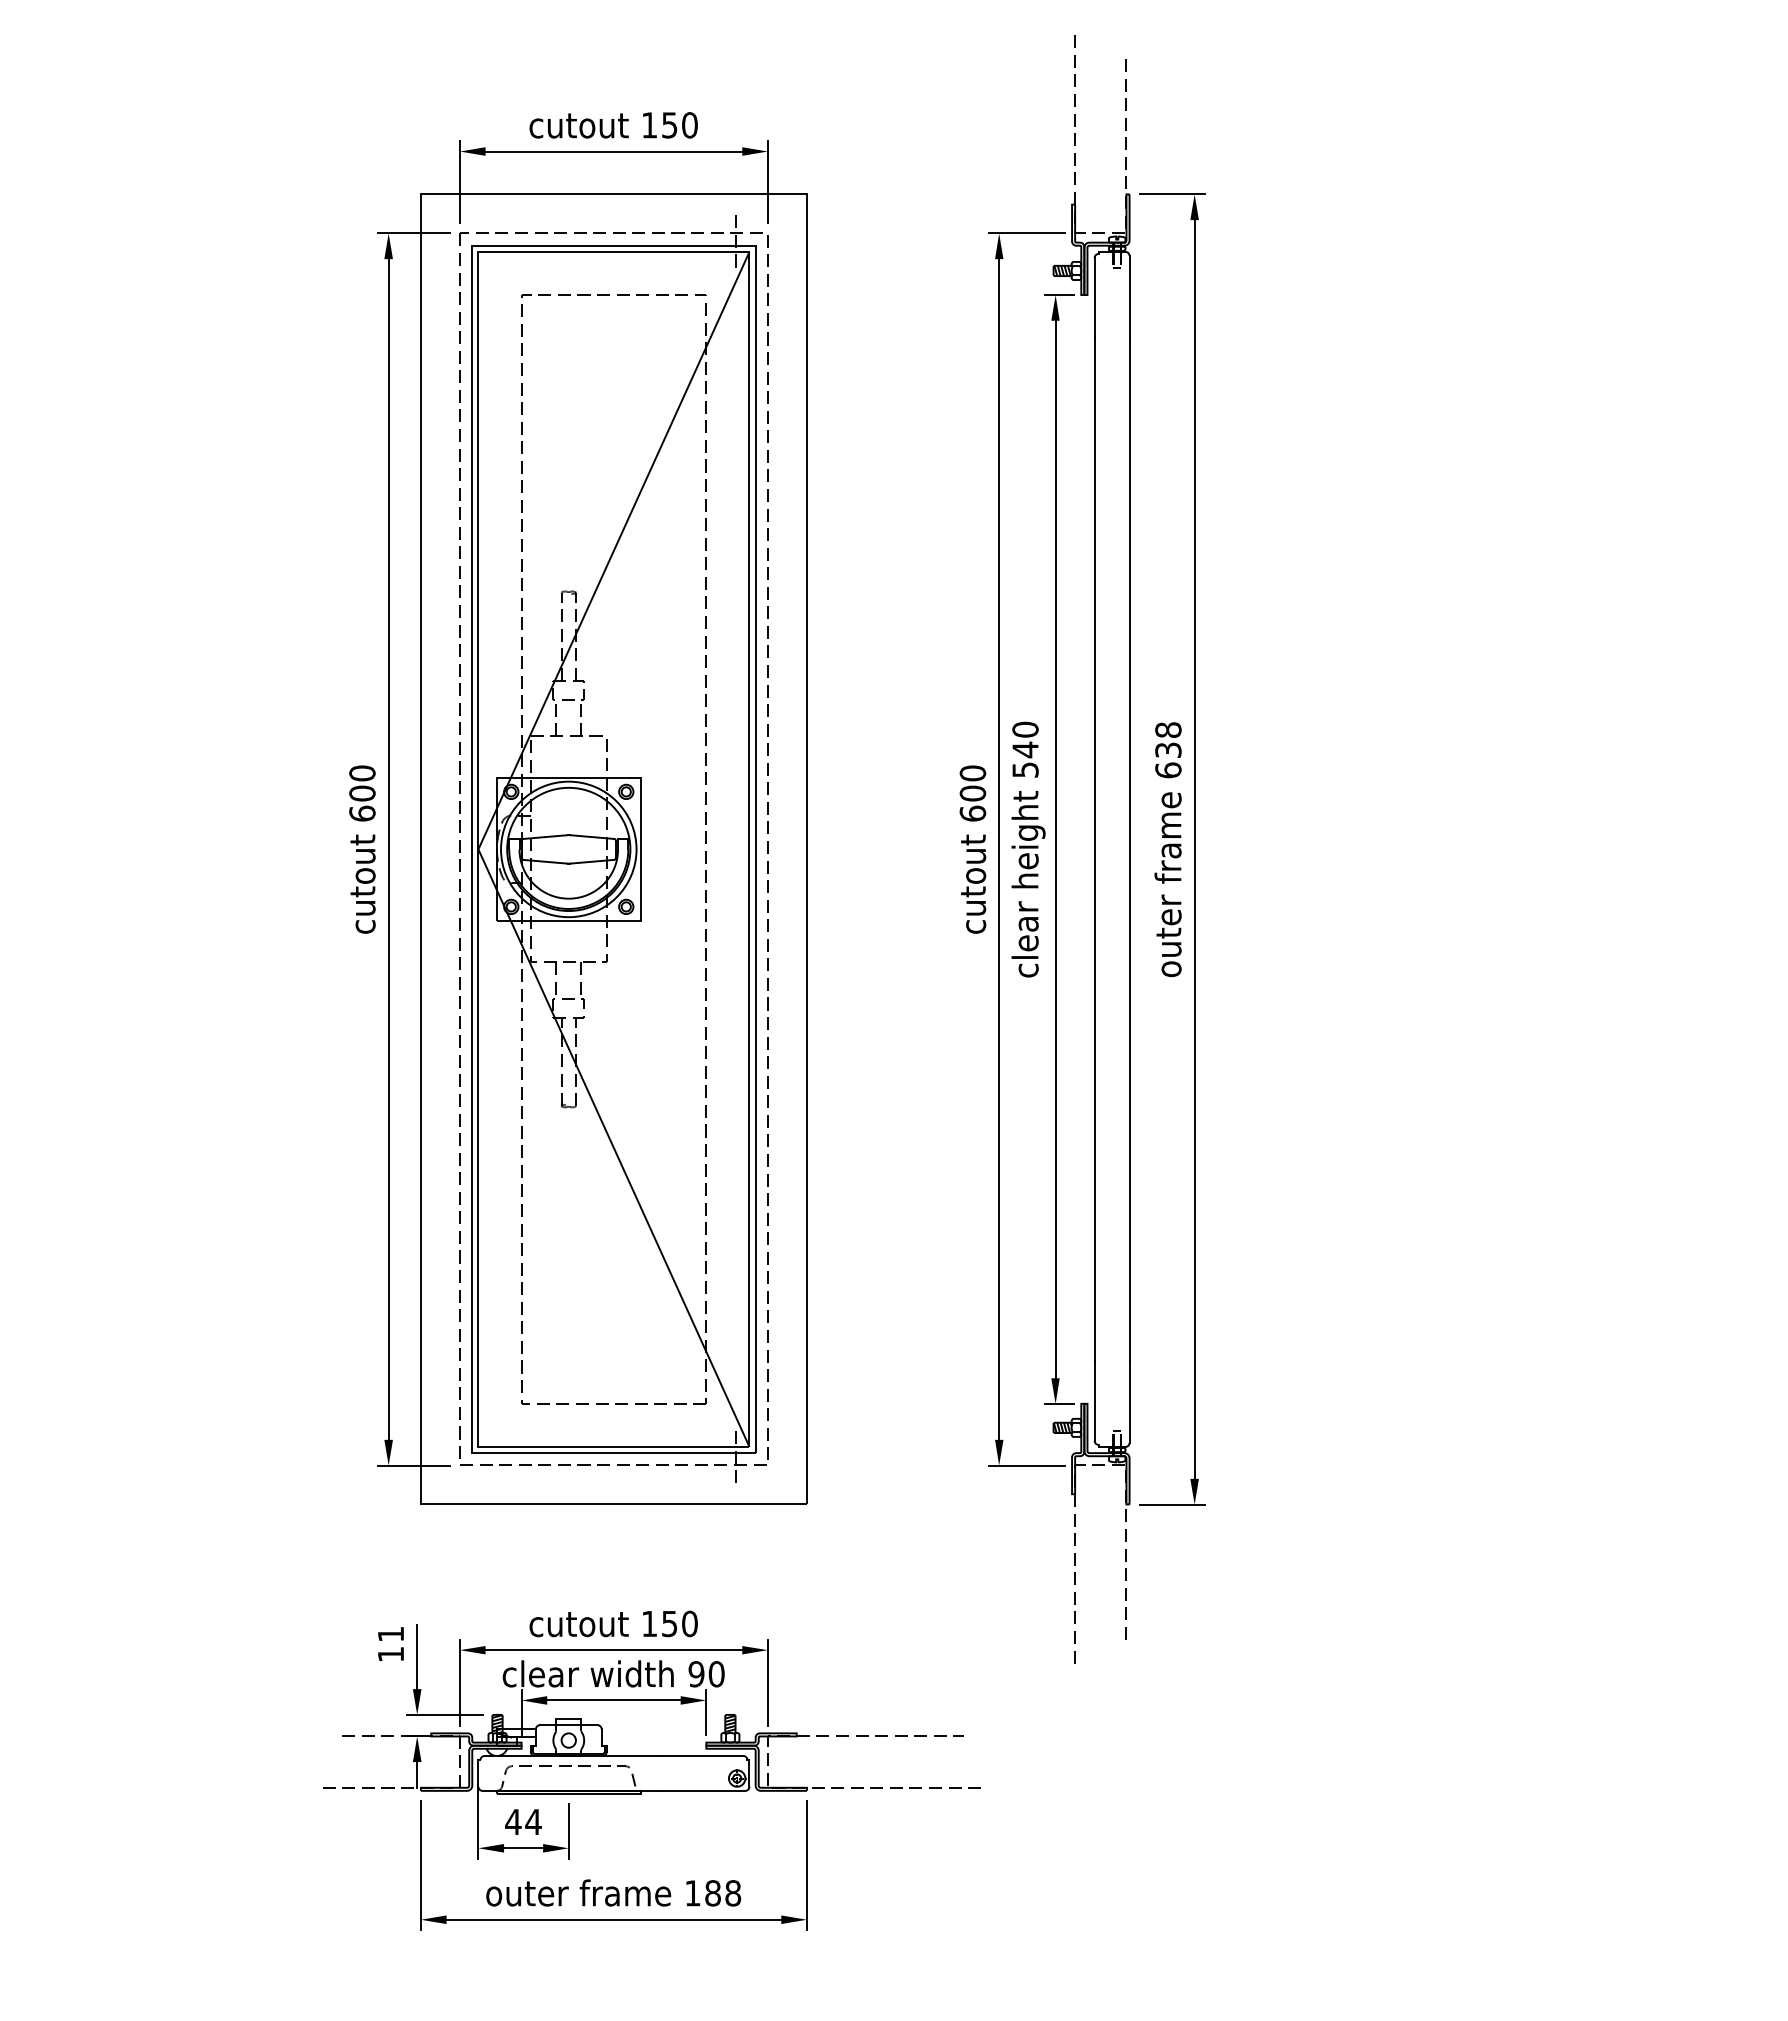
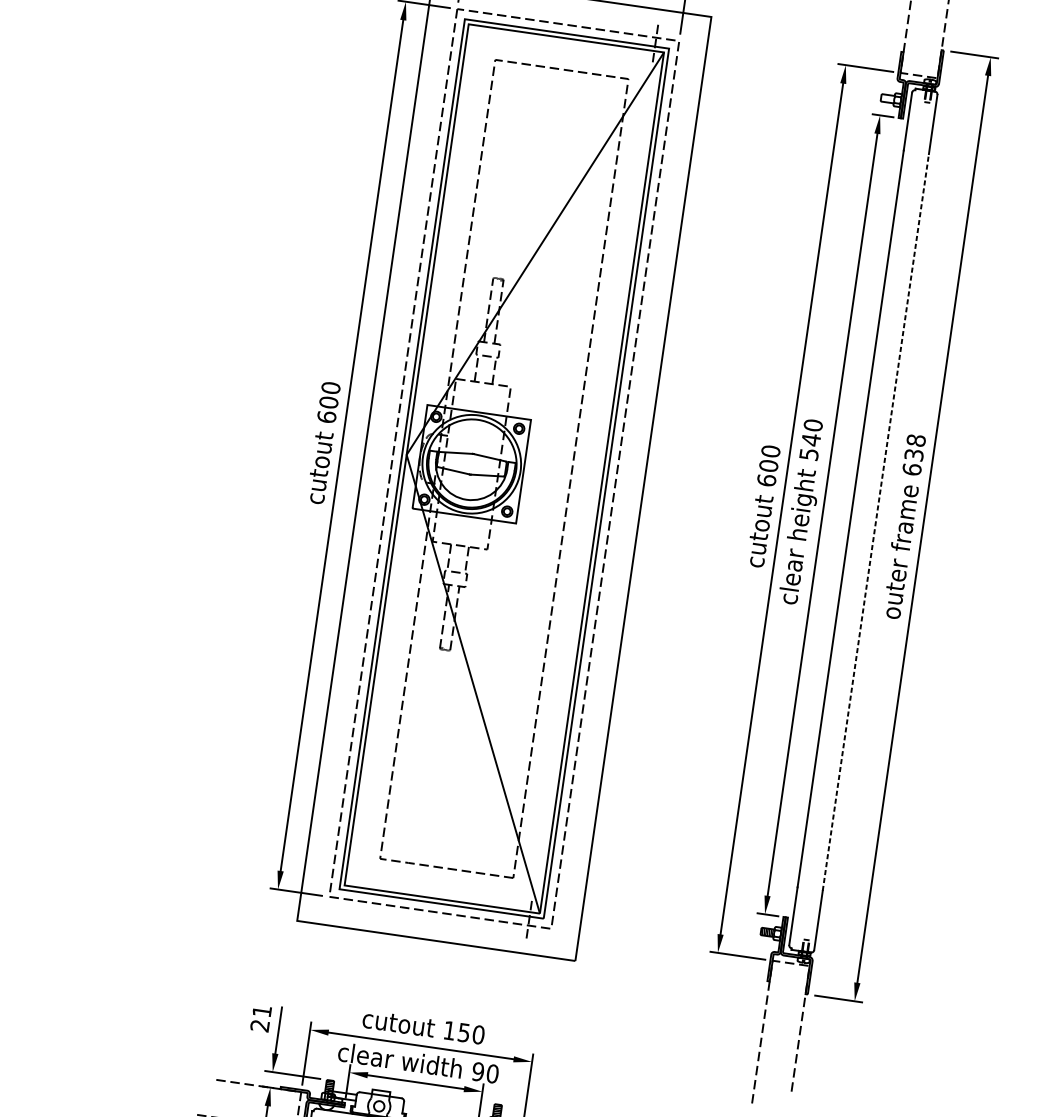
hatch: (1062, 270) -> (887, 98), removed
line: (1129, 848) -> (875, 521), solid -> dashed
text: (390, 1654) -> (259, 1025), 11 -> 21

